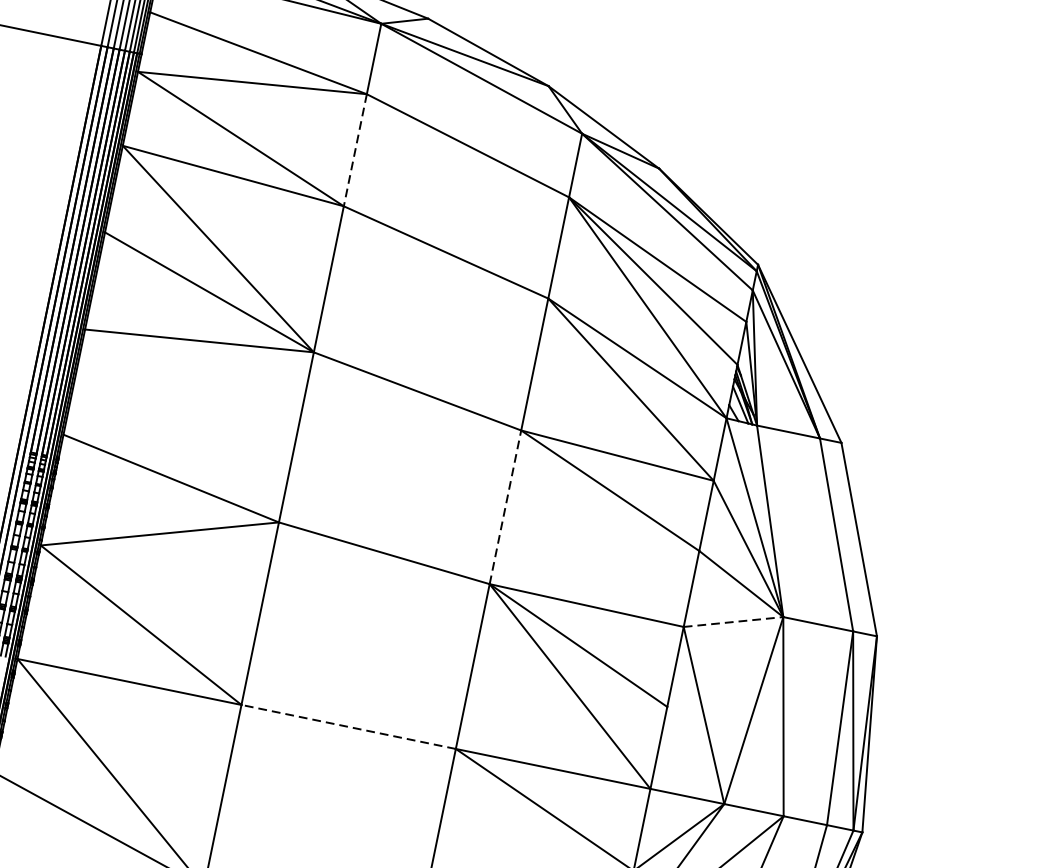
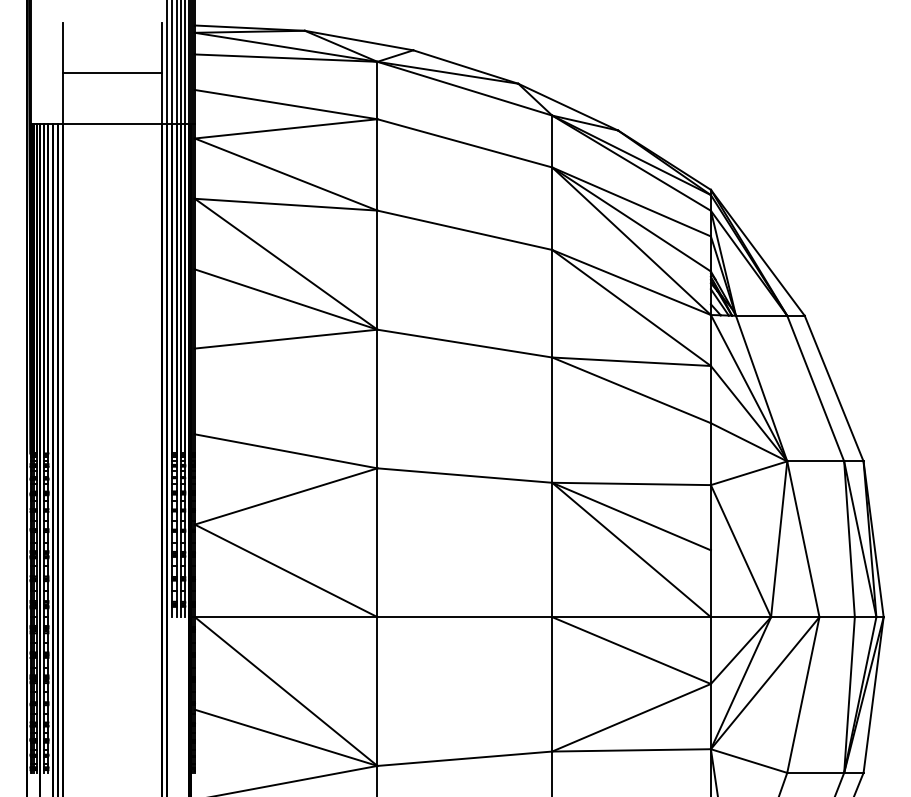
line: (355, 149) -> (377, 164), dashed -> solid
line: (505, 507) -> (552, 420), dashed -> solid
line: (733, 622) -> (749, 473), dashed -> solid
line: (348, 727) -> (464, 617), dashed -> solid

